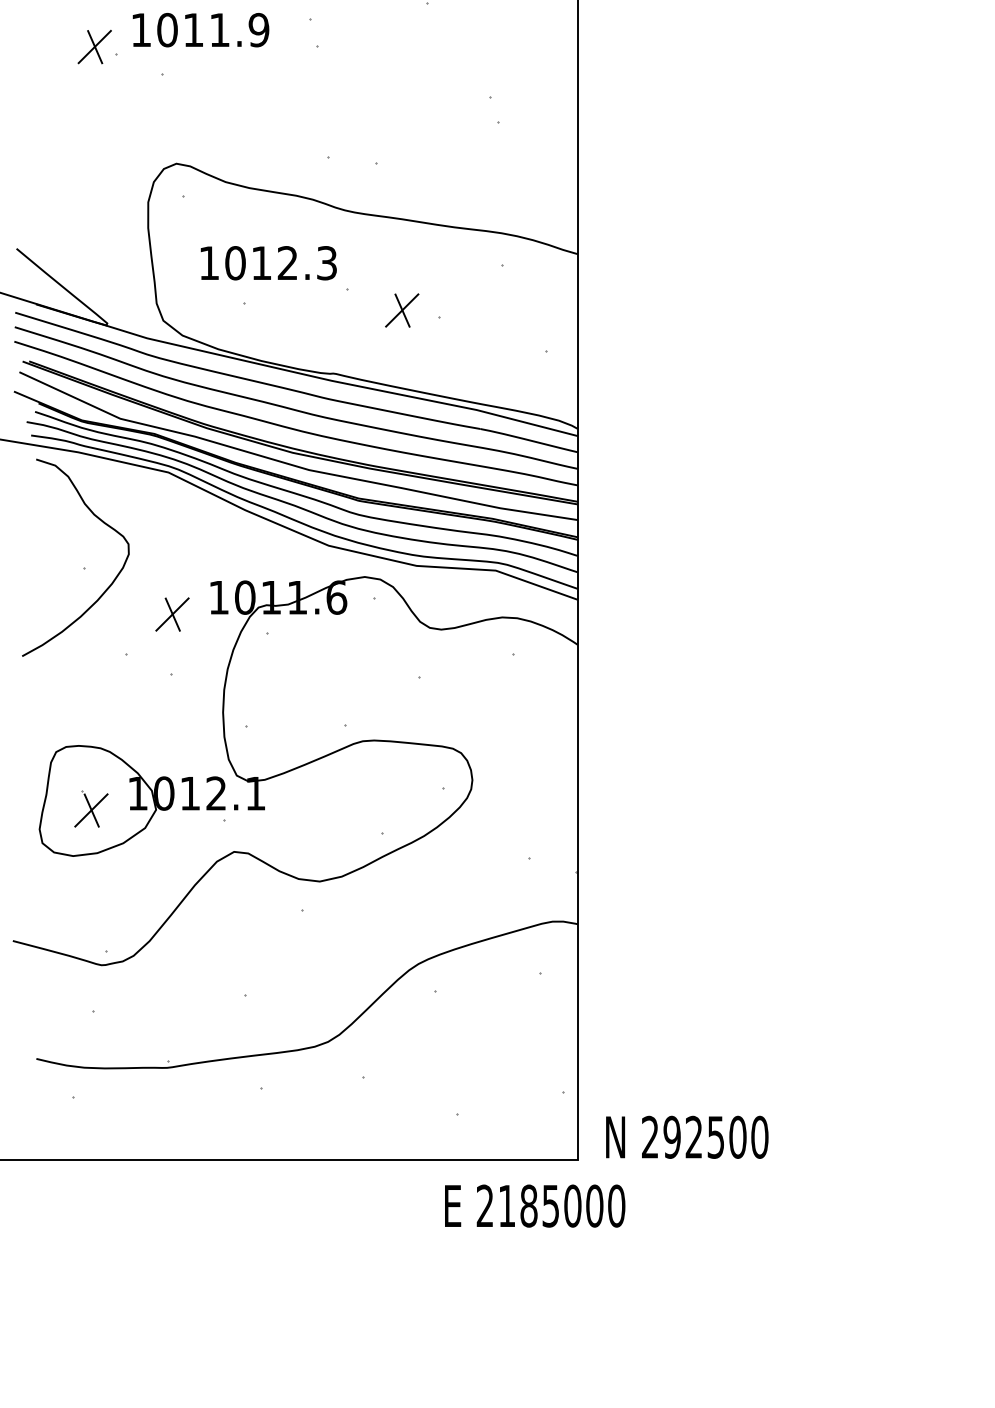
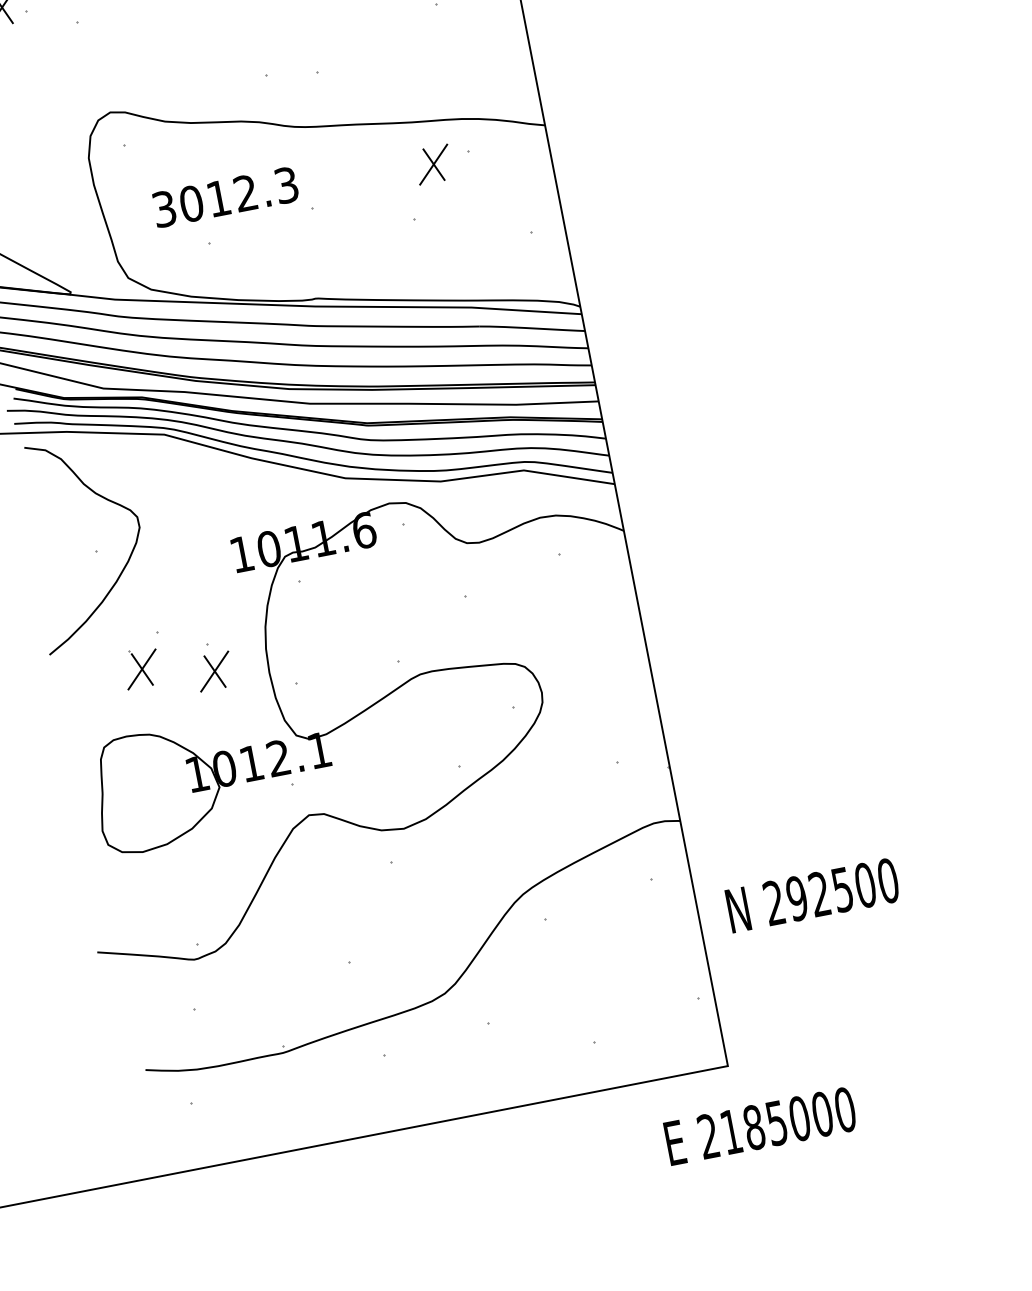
text: (209, 263) -> (164, 209), 1012.3 -> 3012.3
part: (402, 310) -> (433, 164), moved
part: (172, 614) -> (214, 671), moved
part: (91, 808) -> (141, 667), moved
text: (687, 1136) -> (812, 894), moved
text: (535, 1205) -> (760, 1125), moved

